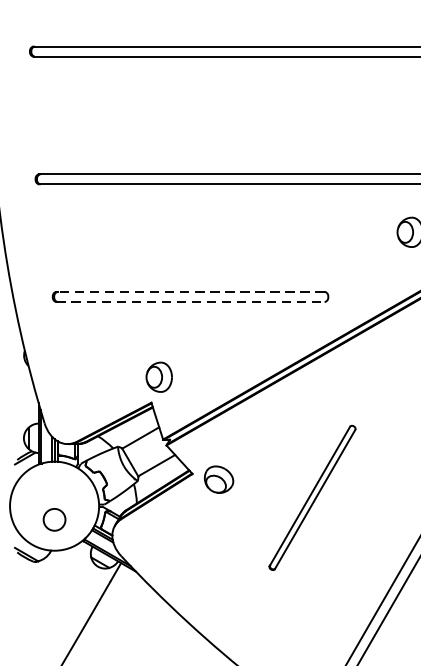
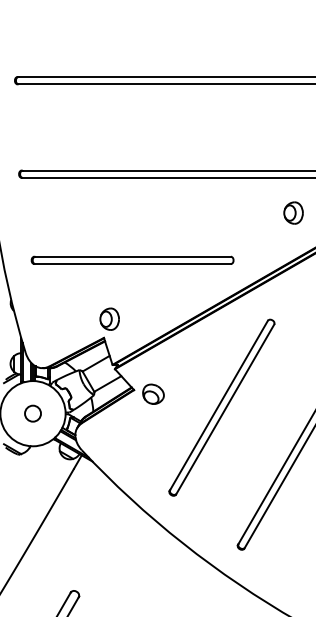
line: (190, 291) -> (132, 256), dashed -> solid
line: (191, 302) -> (133, 264), dashed -> solid
part: (311, 497) -> (221, 407), size x1.67
circle: (53, 519) -> (32, 413), moved

